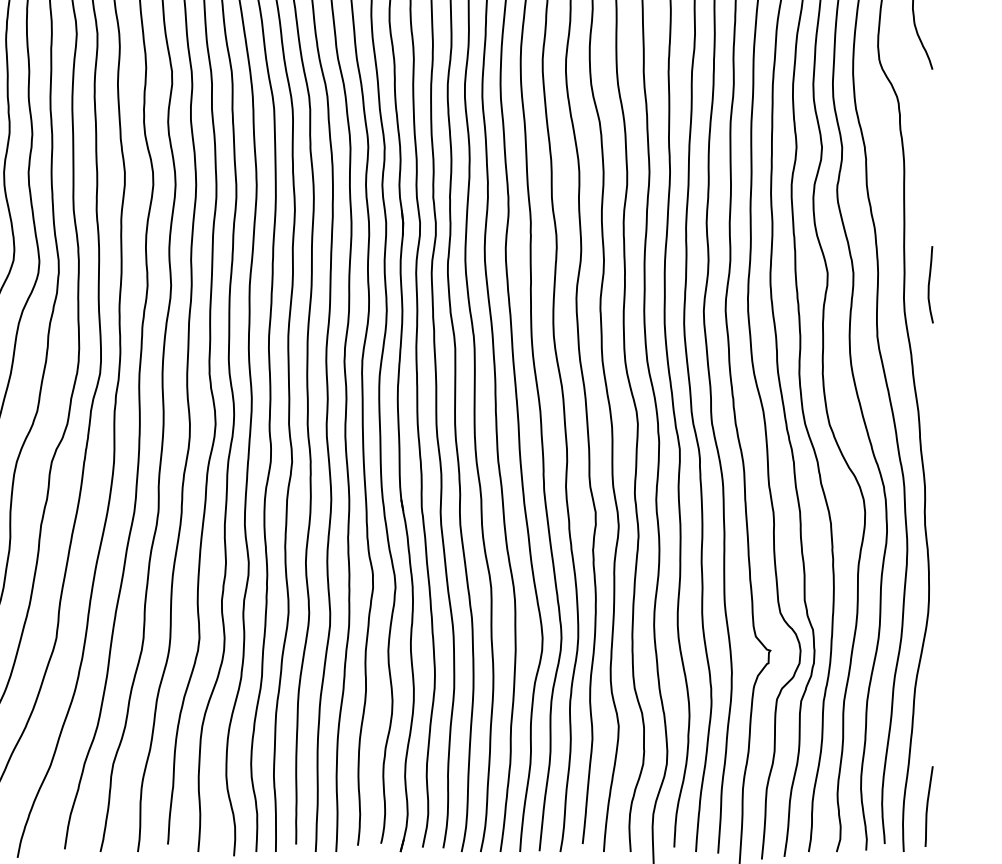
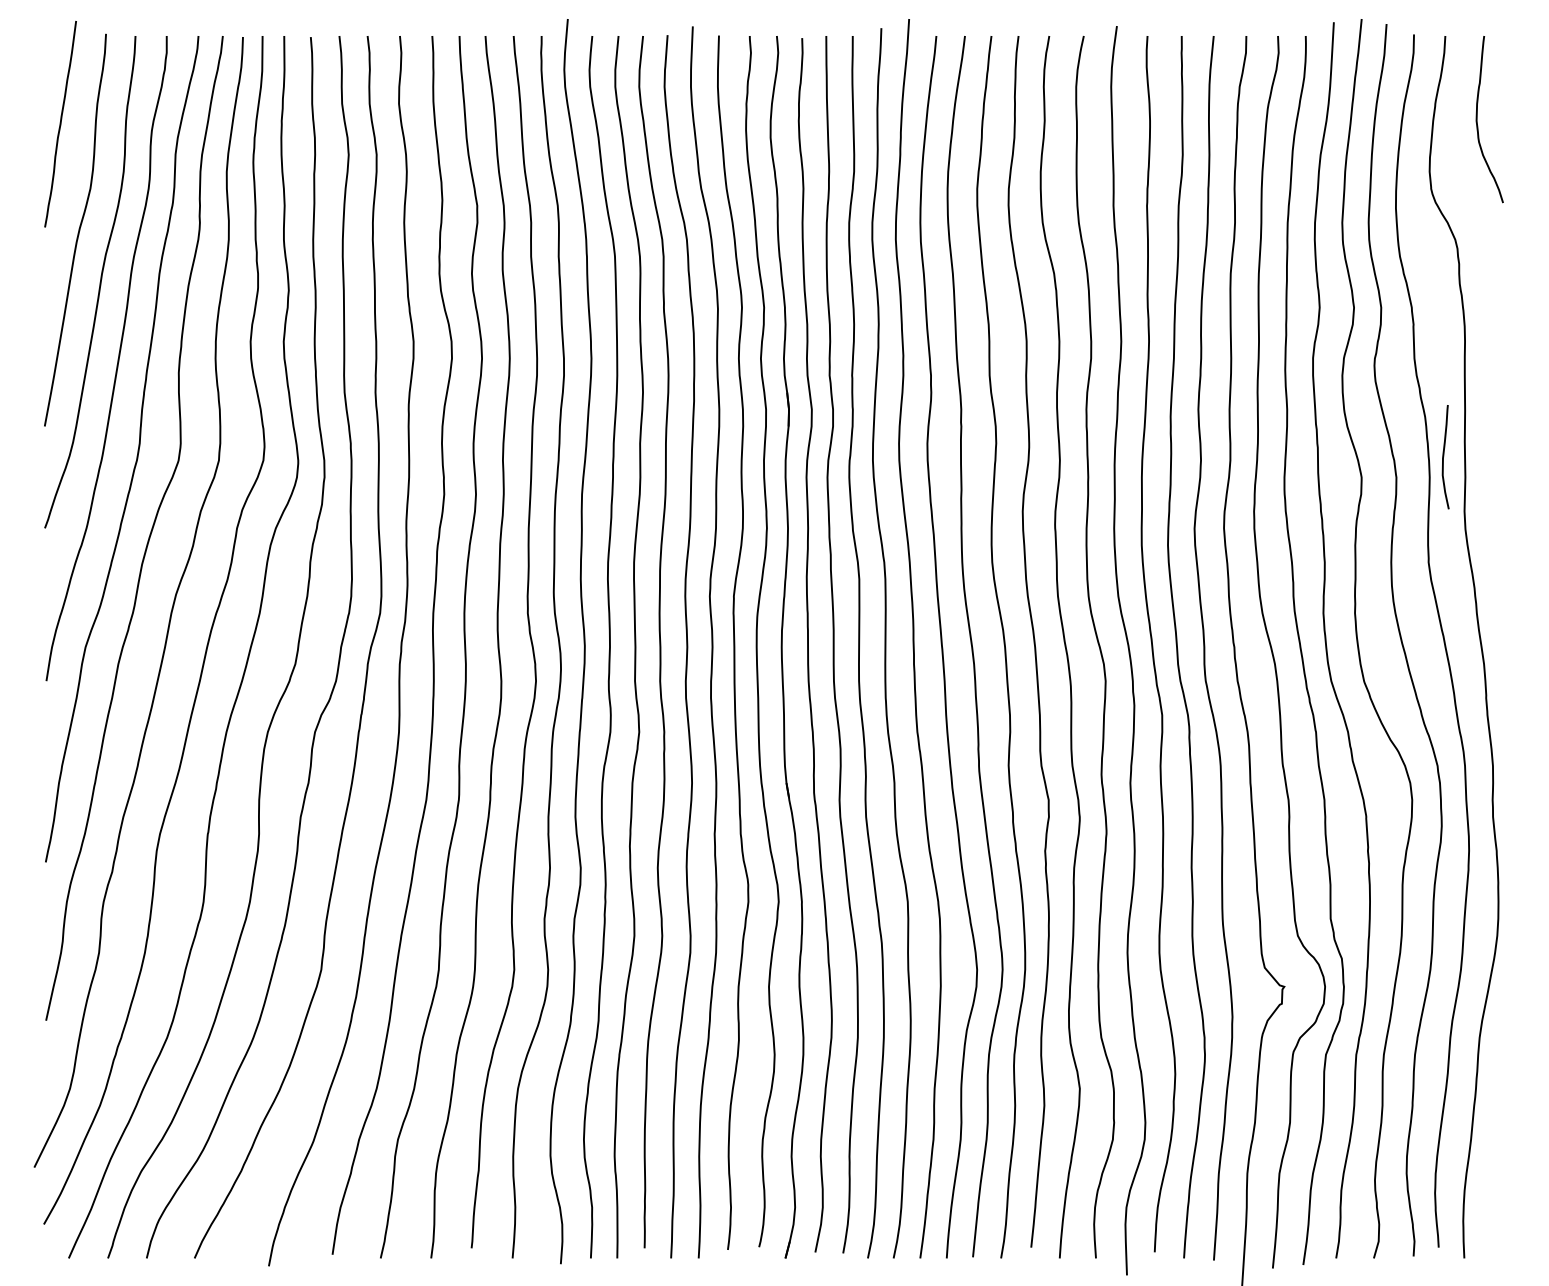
curve: (929, 284) -> (1444, 456), moved
curve: (927, 806) -> (1496, 1196), removed

